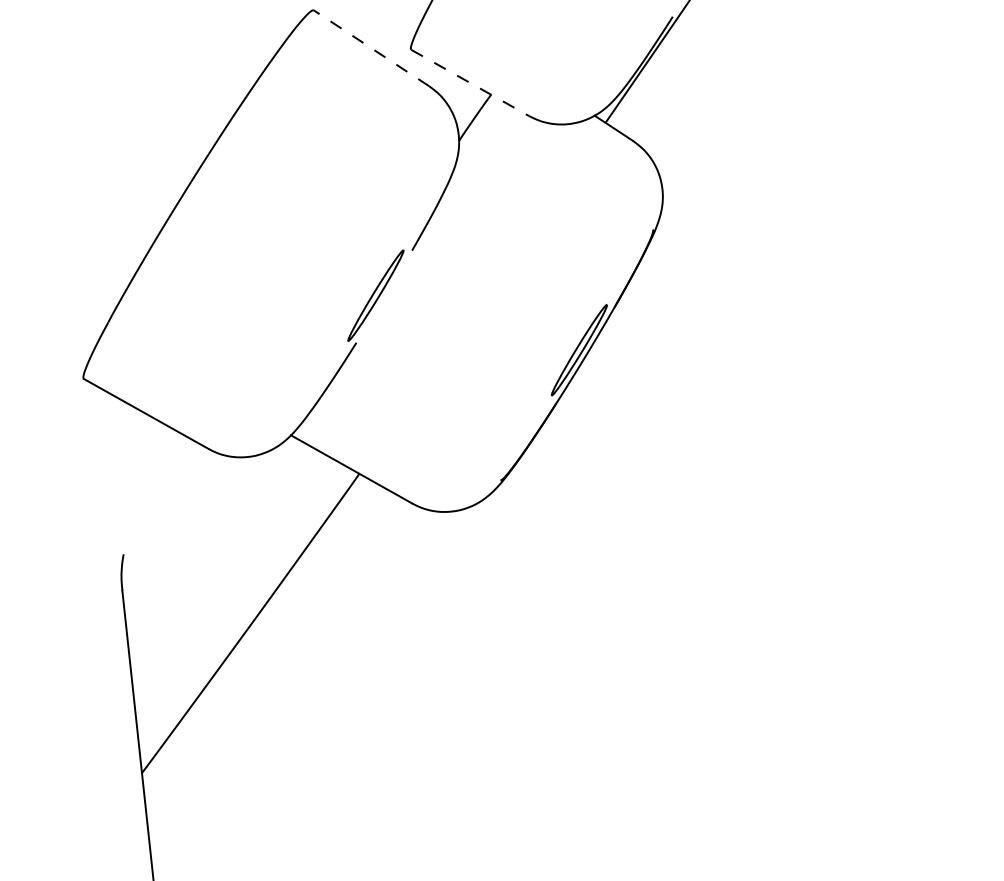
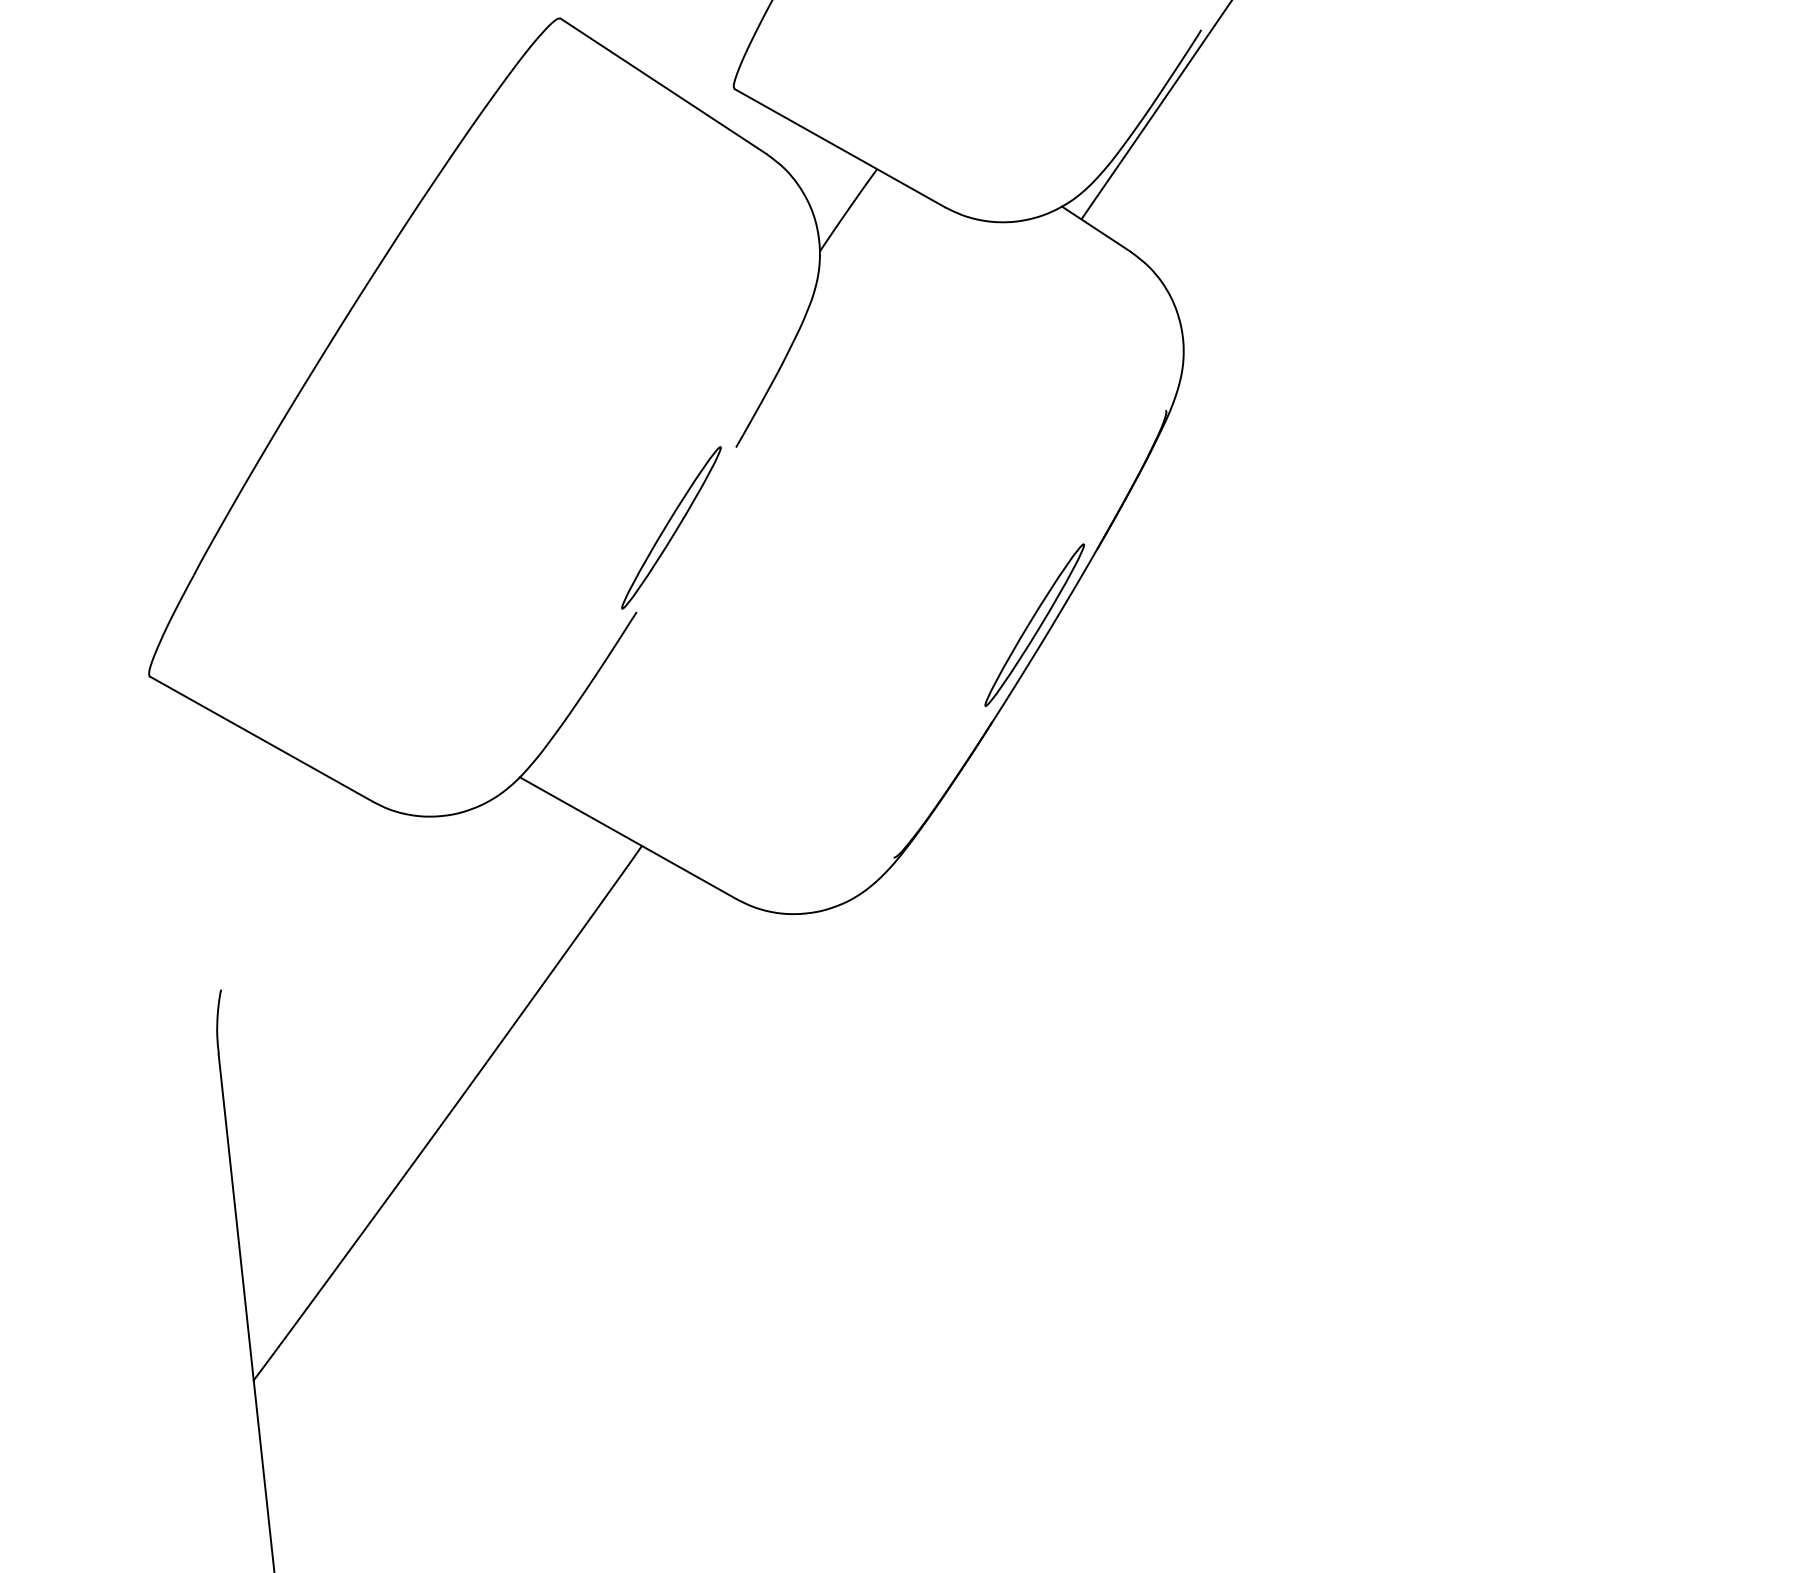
line: (371, 48) -> (663, 86), dashed -> solid
line: (470, 82) -> (840, 147), dashed -> solid

